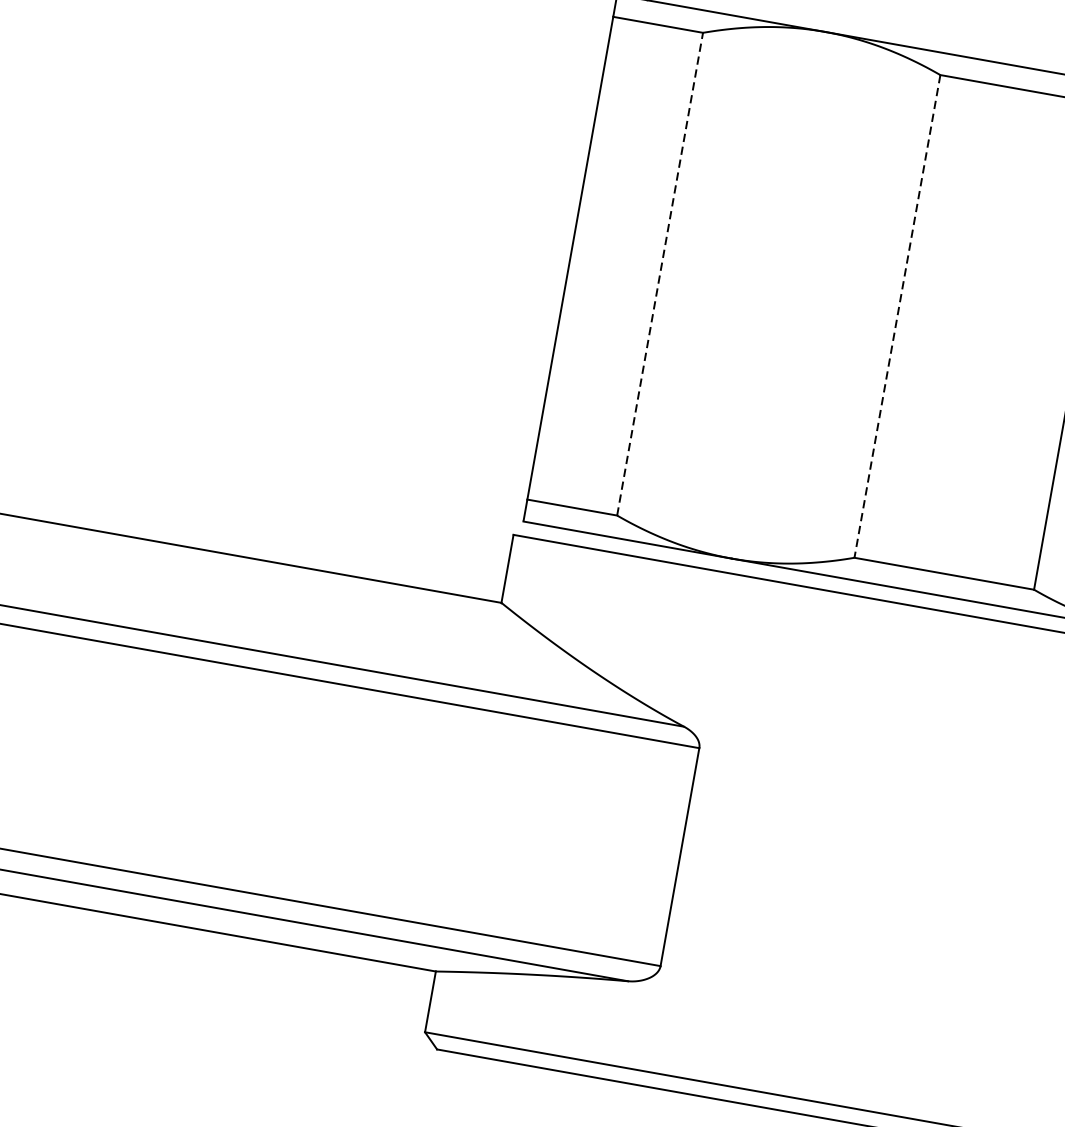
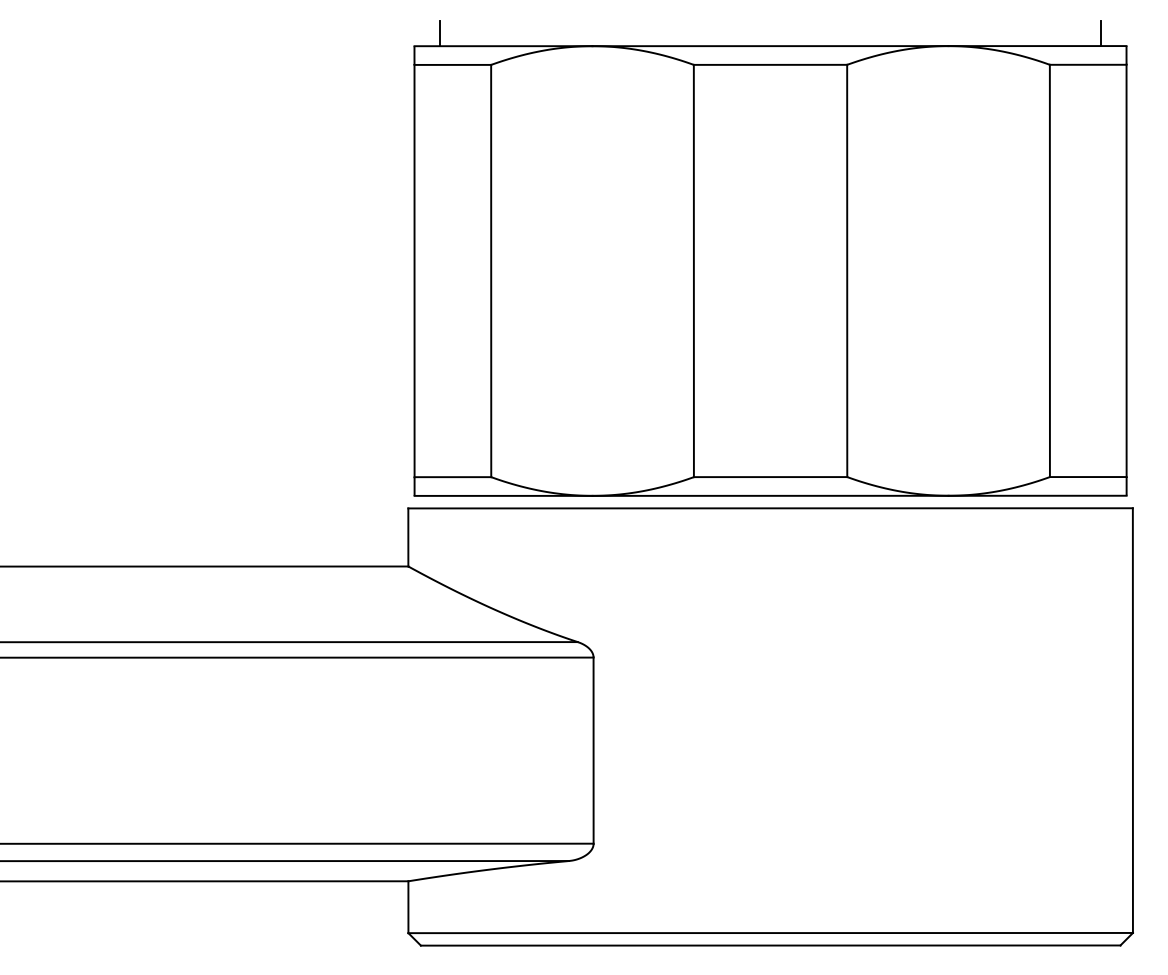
line: (660, 273) -> (491, 270), dashed -> solid
line: (896, 316) -> (693, 271), dashed -> solid

